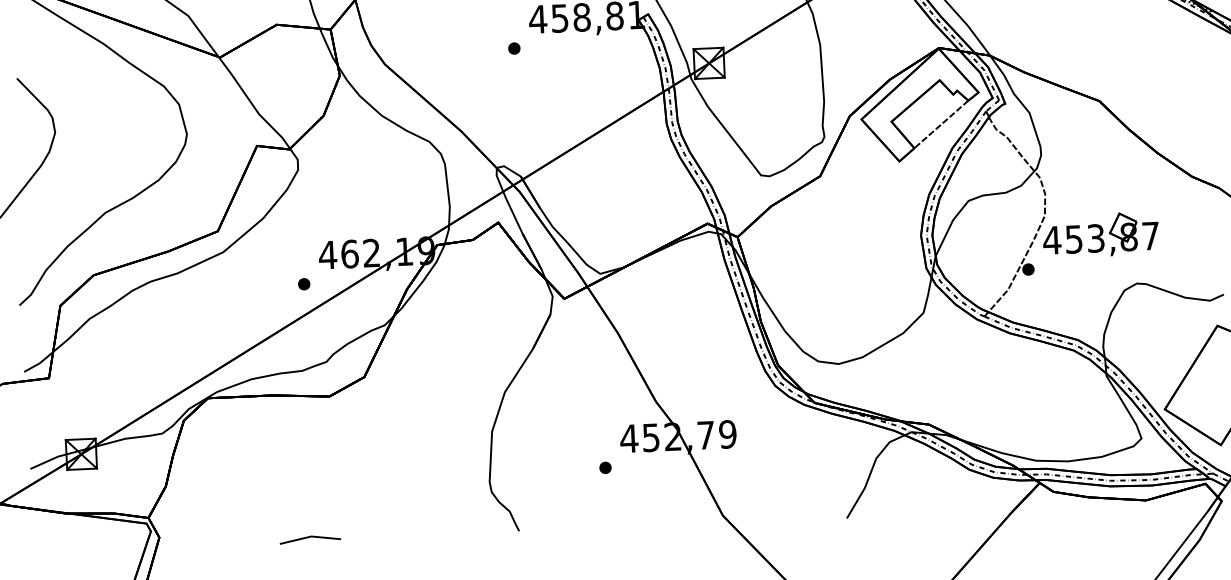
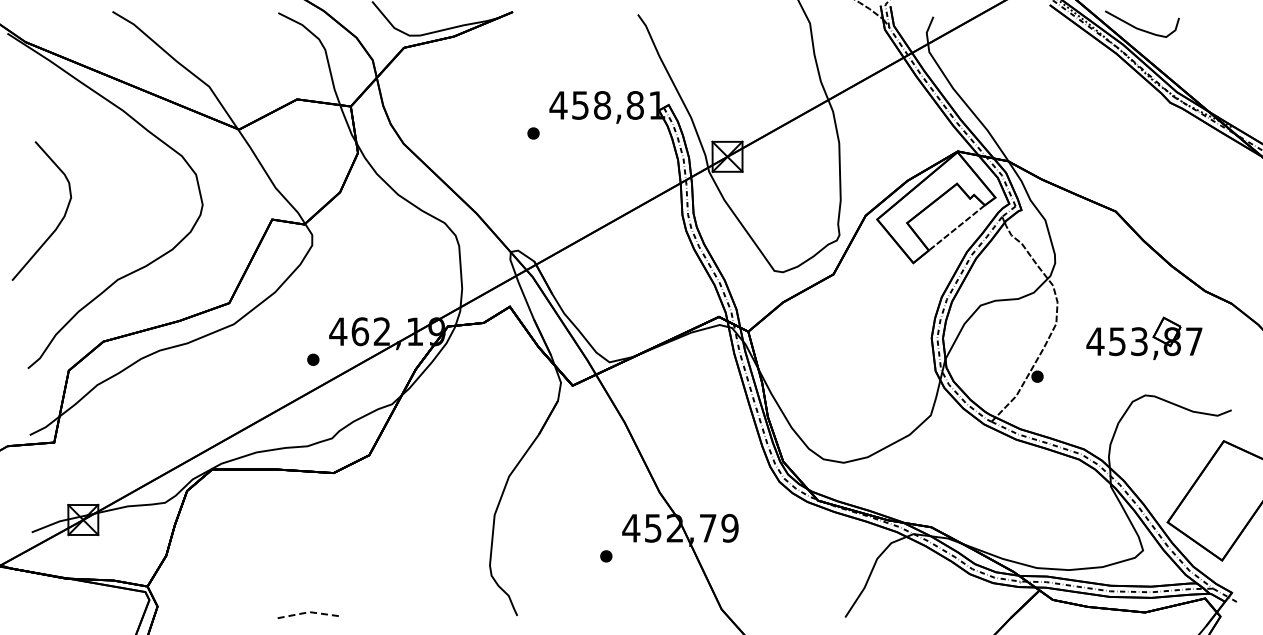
part: (1100, 234) -> (1144, 337), moved
line: (310, 536) -> (308, 612), solid -> dashed

